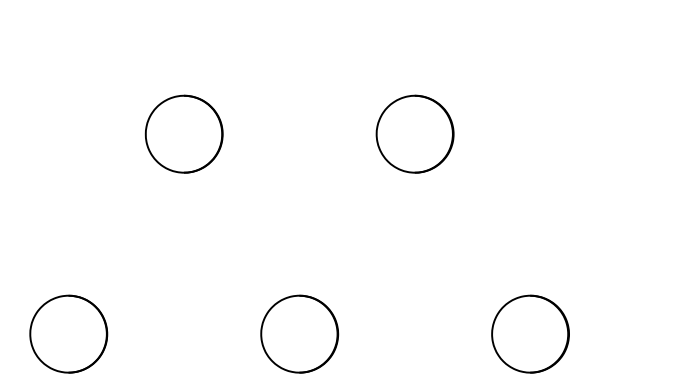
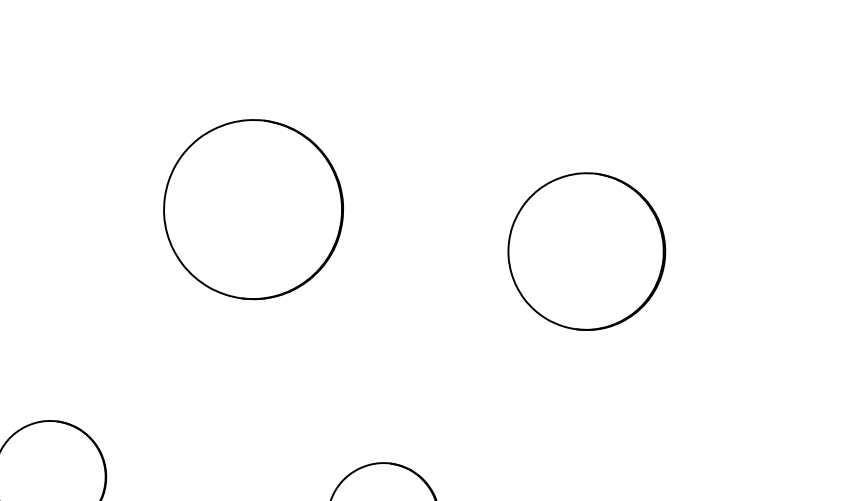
part: (183, 133) -> (252, 208), size x1.6
part: (414, 133) -> (585, 250), size x1.4

